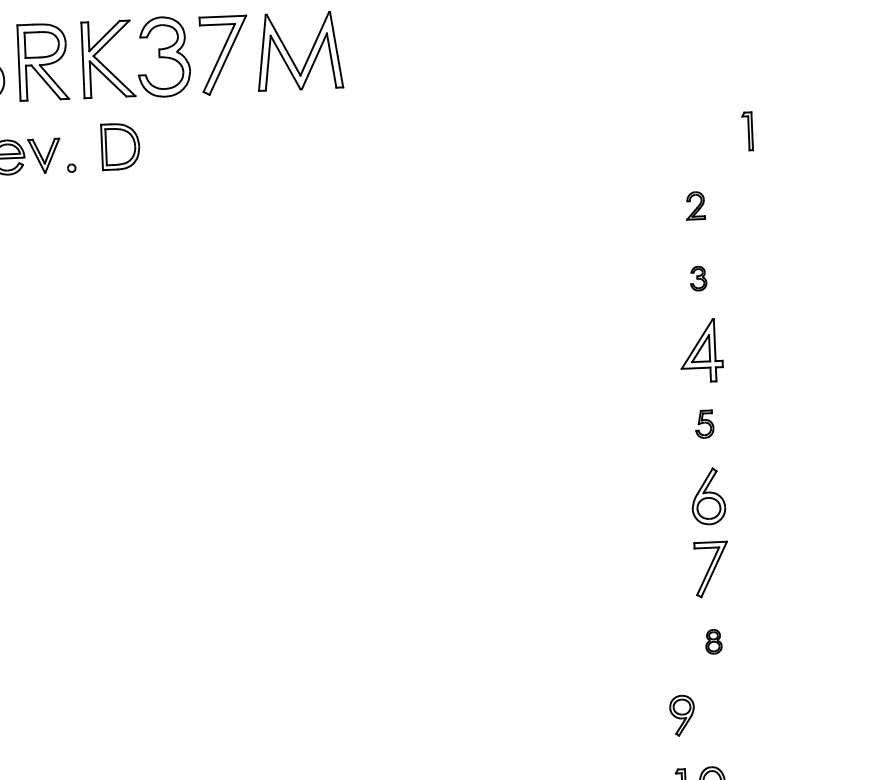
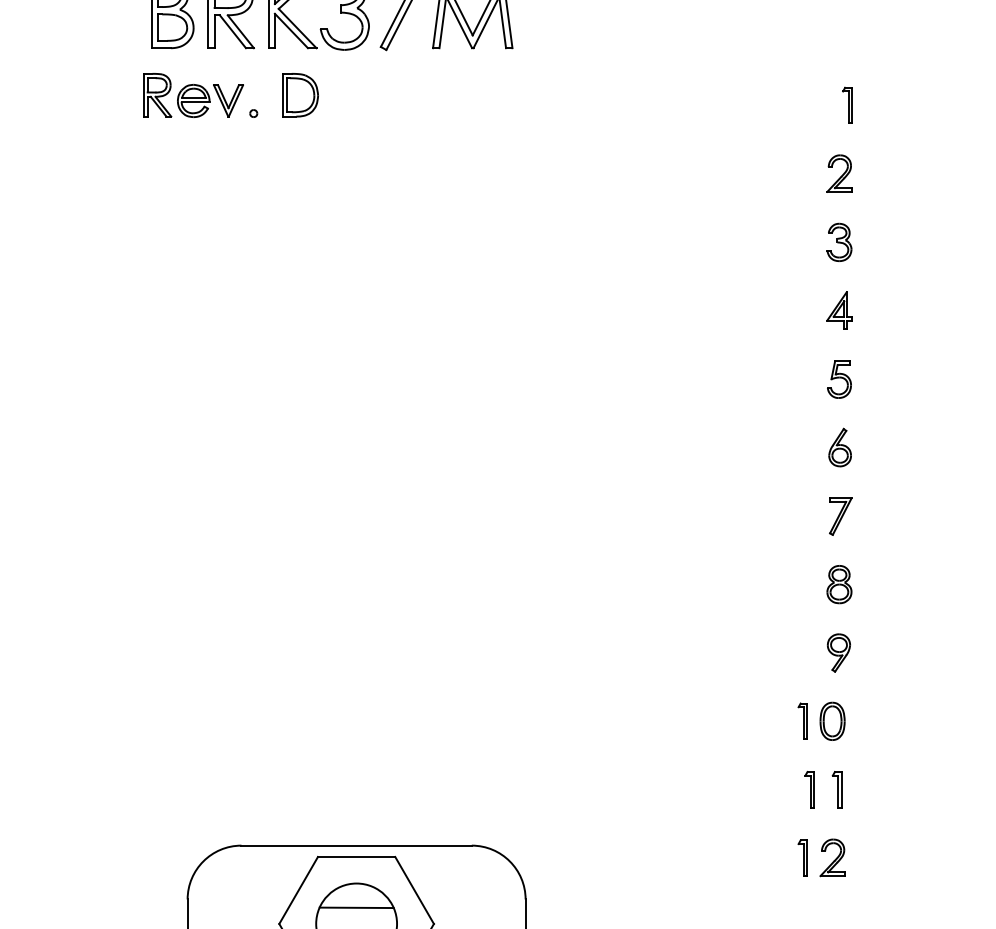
part: (747, 130) -> (847, 104), moved
part: (695, 205) -> (839, 173), size x1.43
part: (698, 277) -> (839, 241), size x1.67
part: (701, 350) -> (839, 310), size x0.62
part: (704, 424) -> (839, 379), size x1.43
part: (707, 496) -> (839, 447), size x0.71
part: (711, 569) -> (840, 516), size x0.71
part: (713, 641) -> (839, 584), size x1.67
part: (681, 715) -> (838, 652), moved

